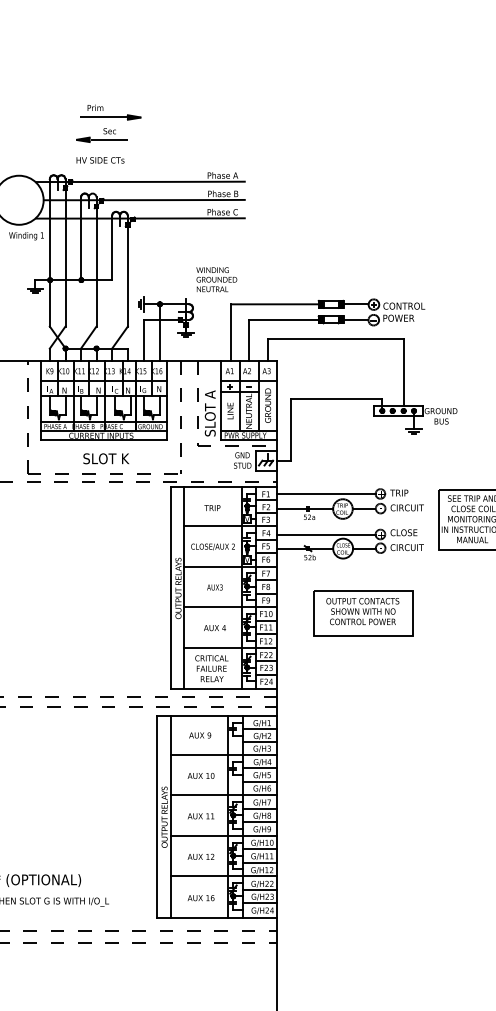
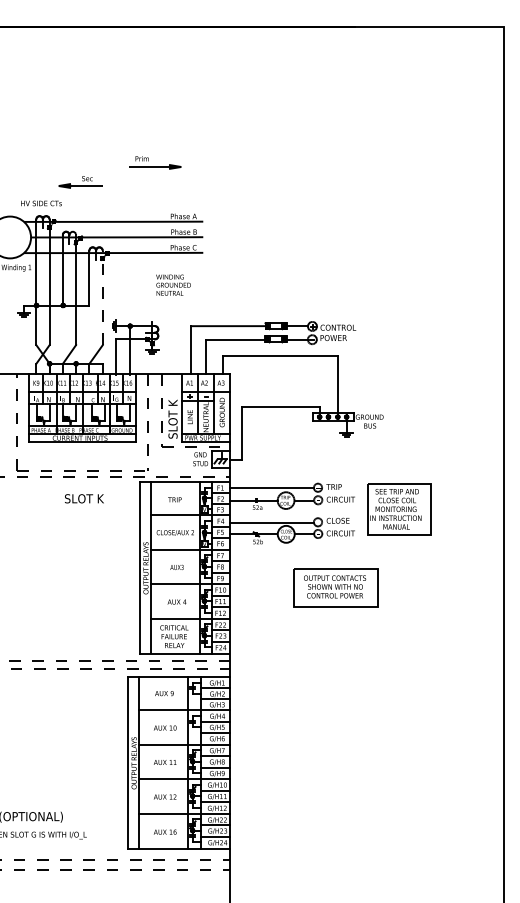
part: (111, 112) -> (155, 162), moved
text: (100, 160) -> (41, 203), moved
line: (127, 270) -> (102, 297), solid -> dashed
text: (216, 278) -> (173, 284), moved
text: (209, 393) -> (172, 402), SLOT A -> SLOT K
text: (106, 458) -> (84, 498), moved
part: (363, 612) -> (335, 587), moved

